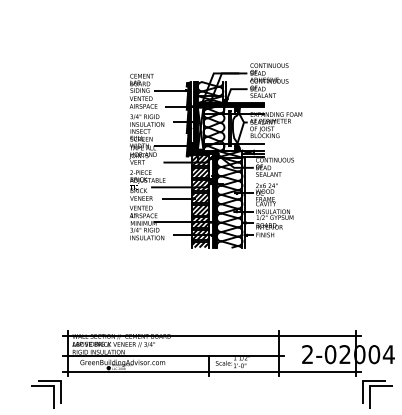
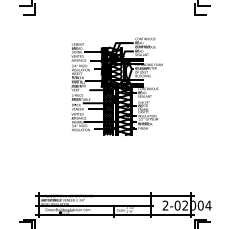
part: (214, 155) -> (116, 86), moved

